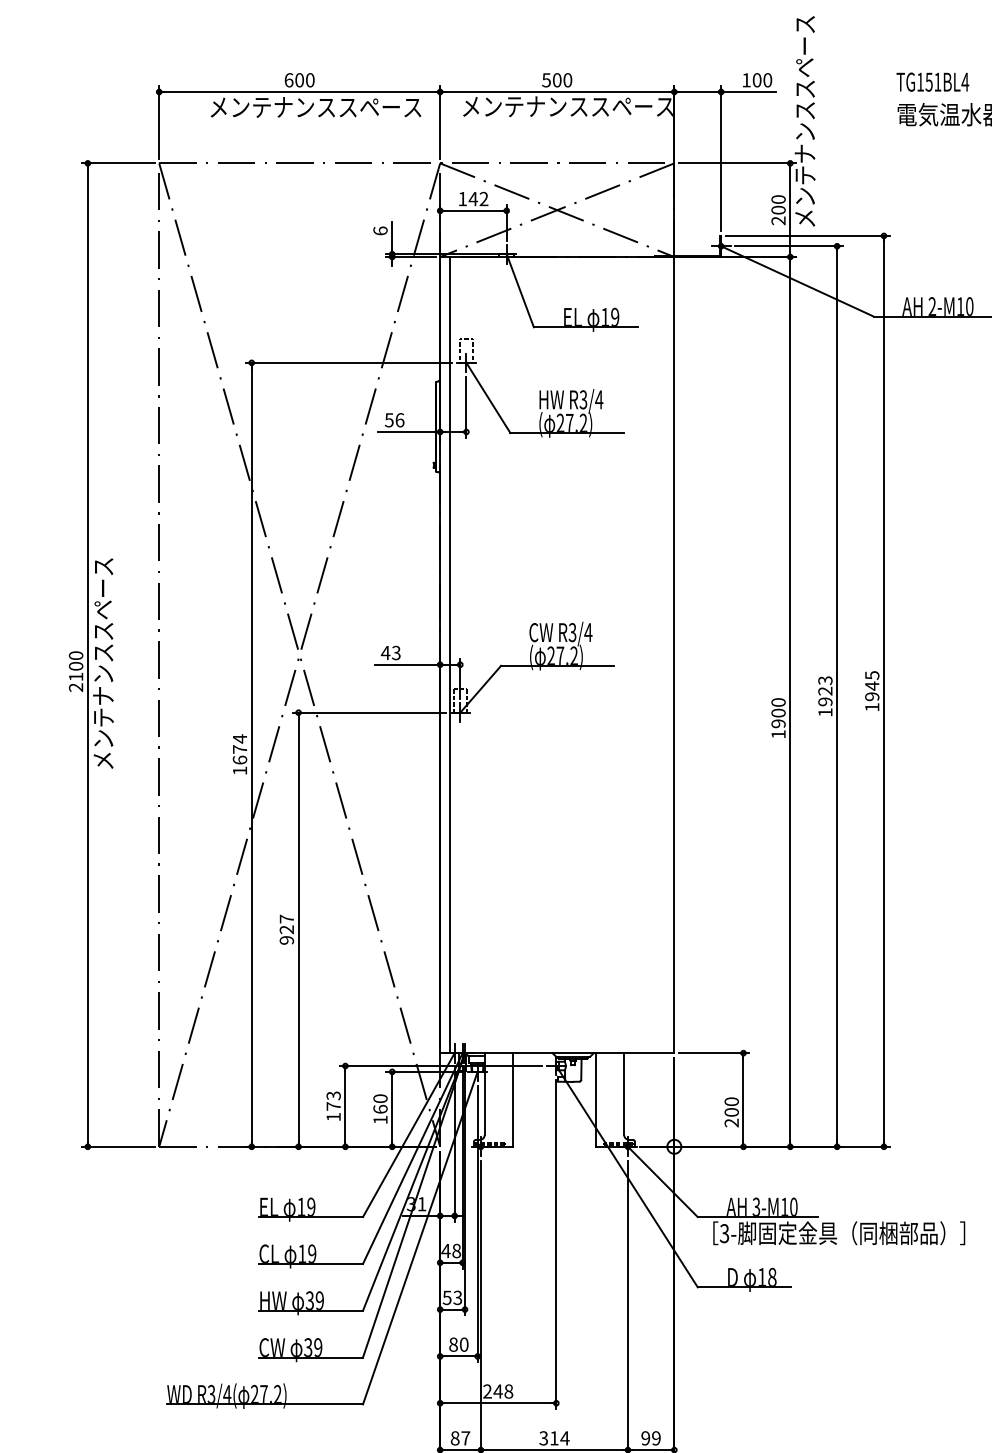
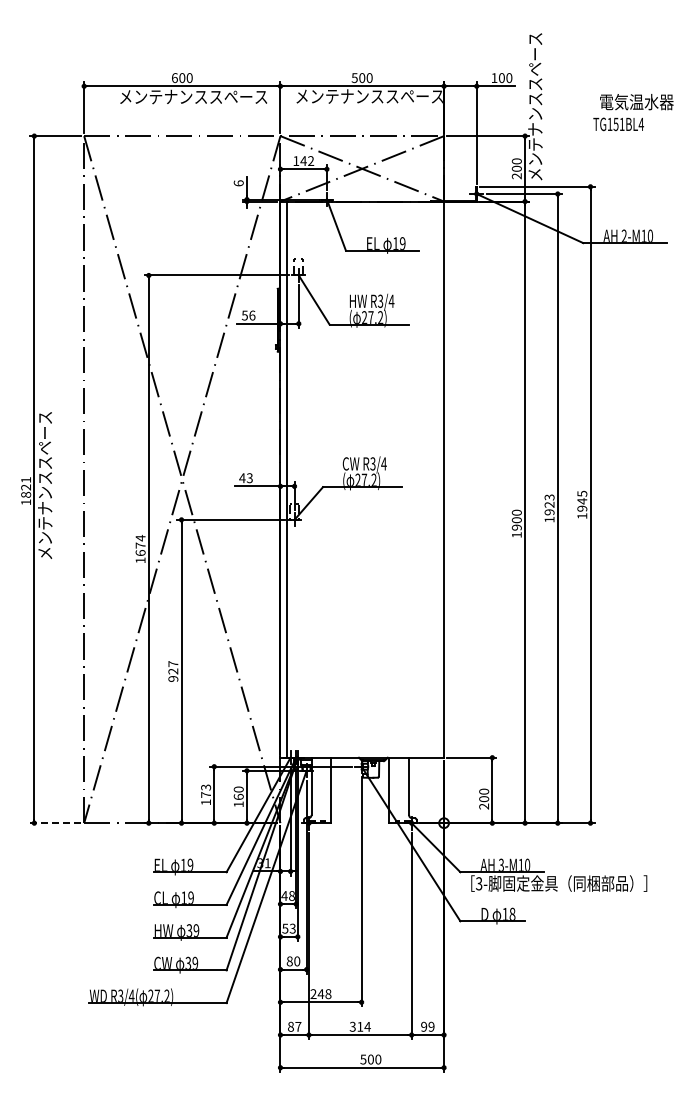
text: (932, 82) -> (618, 124), moved
text: (76, 672) -> (26, 491), 2100 -> 1821
line: (118, 1147) -> (55, 823), solid -> dashed

